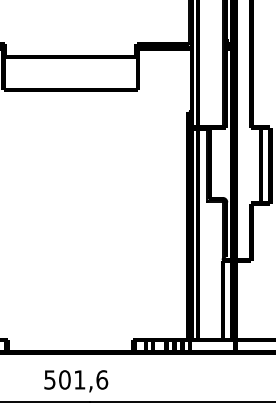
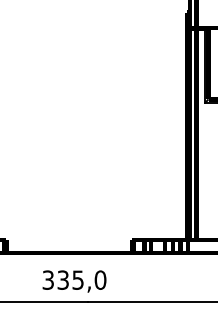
text: (76, 379) -> (74, 279), 501,6 -> 335,0

